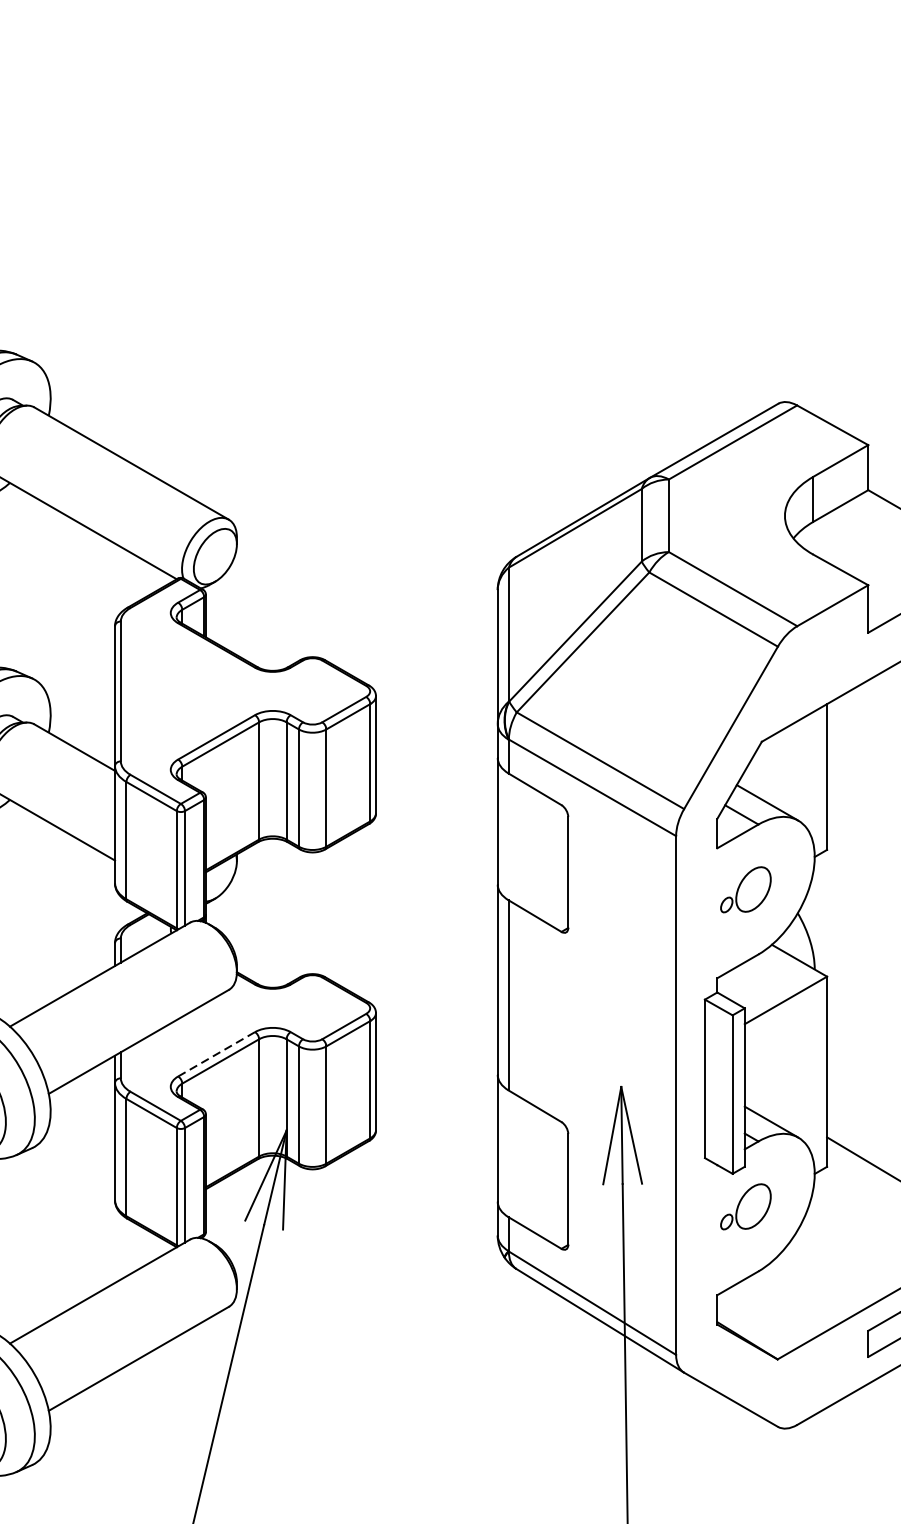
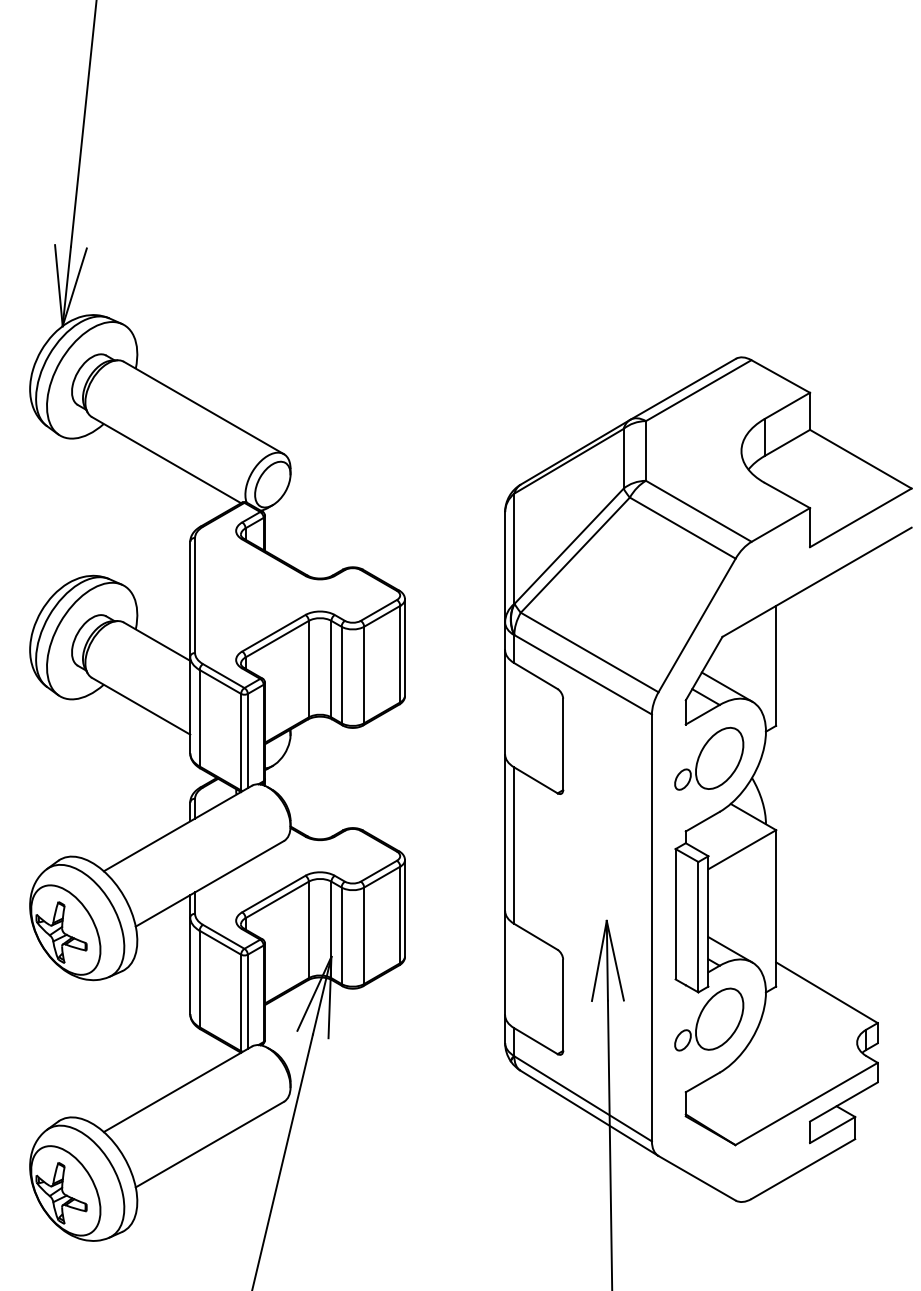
part: (746, 889) -> (709, 758), size x1.67
line: (216, 1054) -> (273, 894), dashed -> solid
part: (746, 1206) -> (709, 1019), size x1.67

